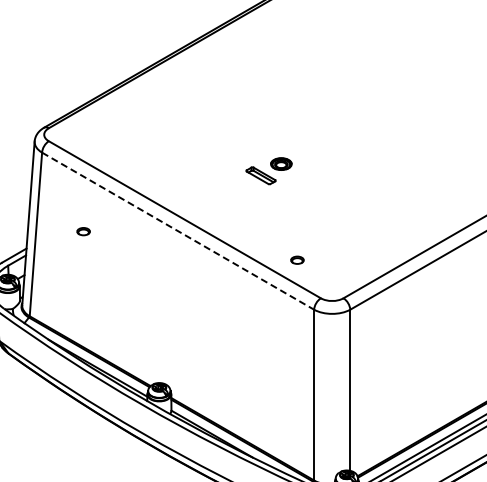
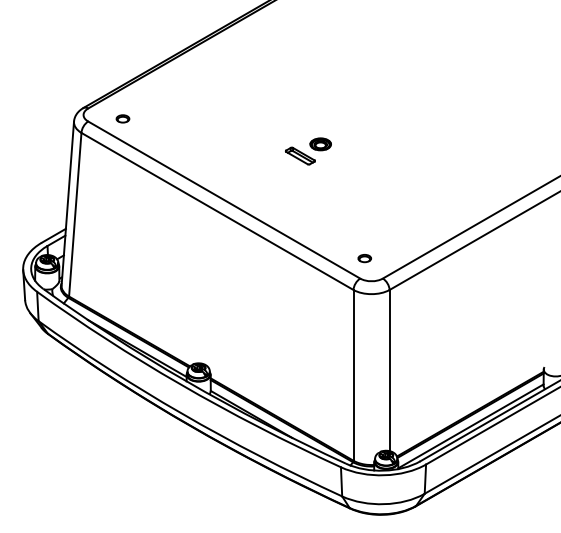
part: (83, 231) -> (122, 118), moved
line: (178, 231) -> (217, 211), dashed -> solid
part: (297, 260) -> (364, 258), moved

